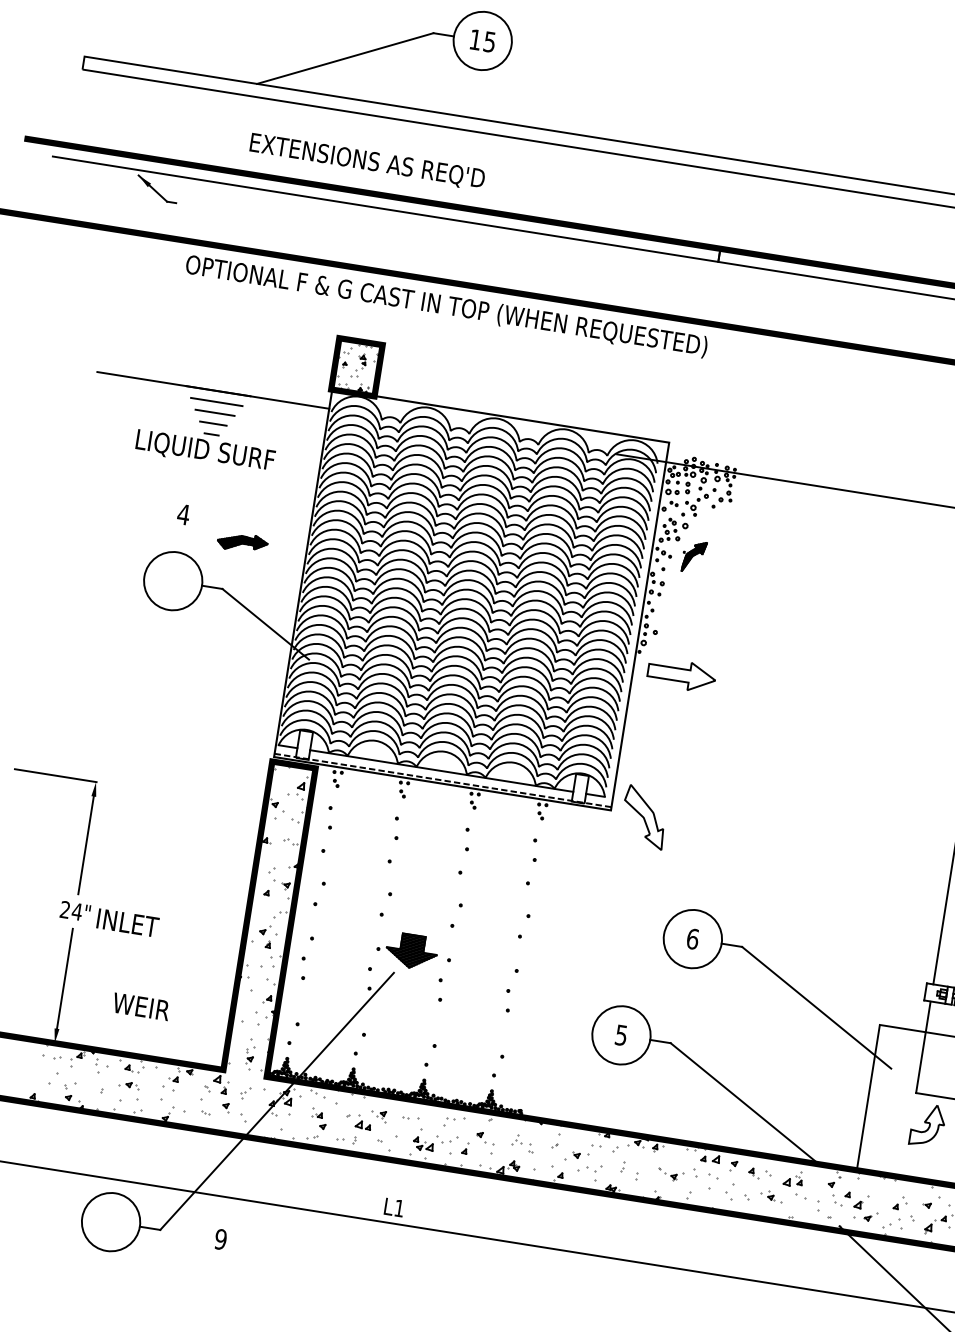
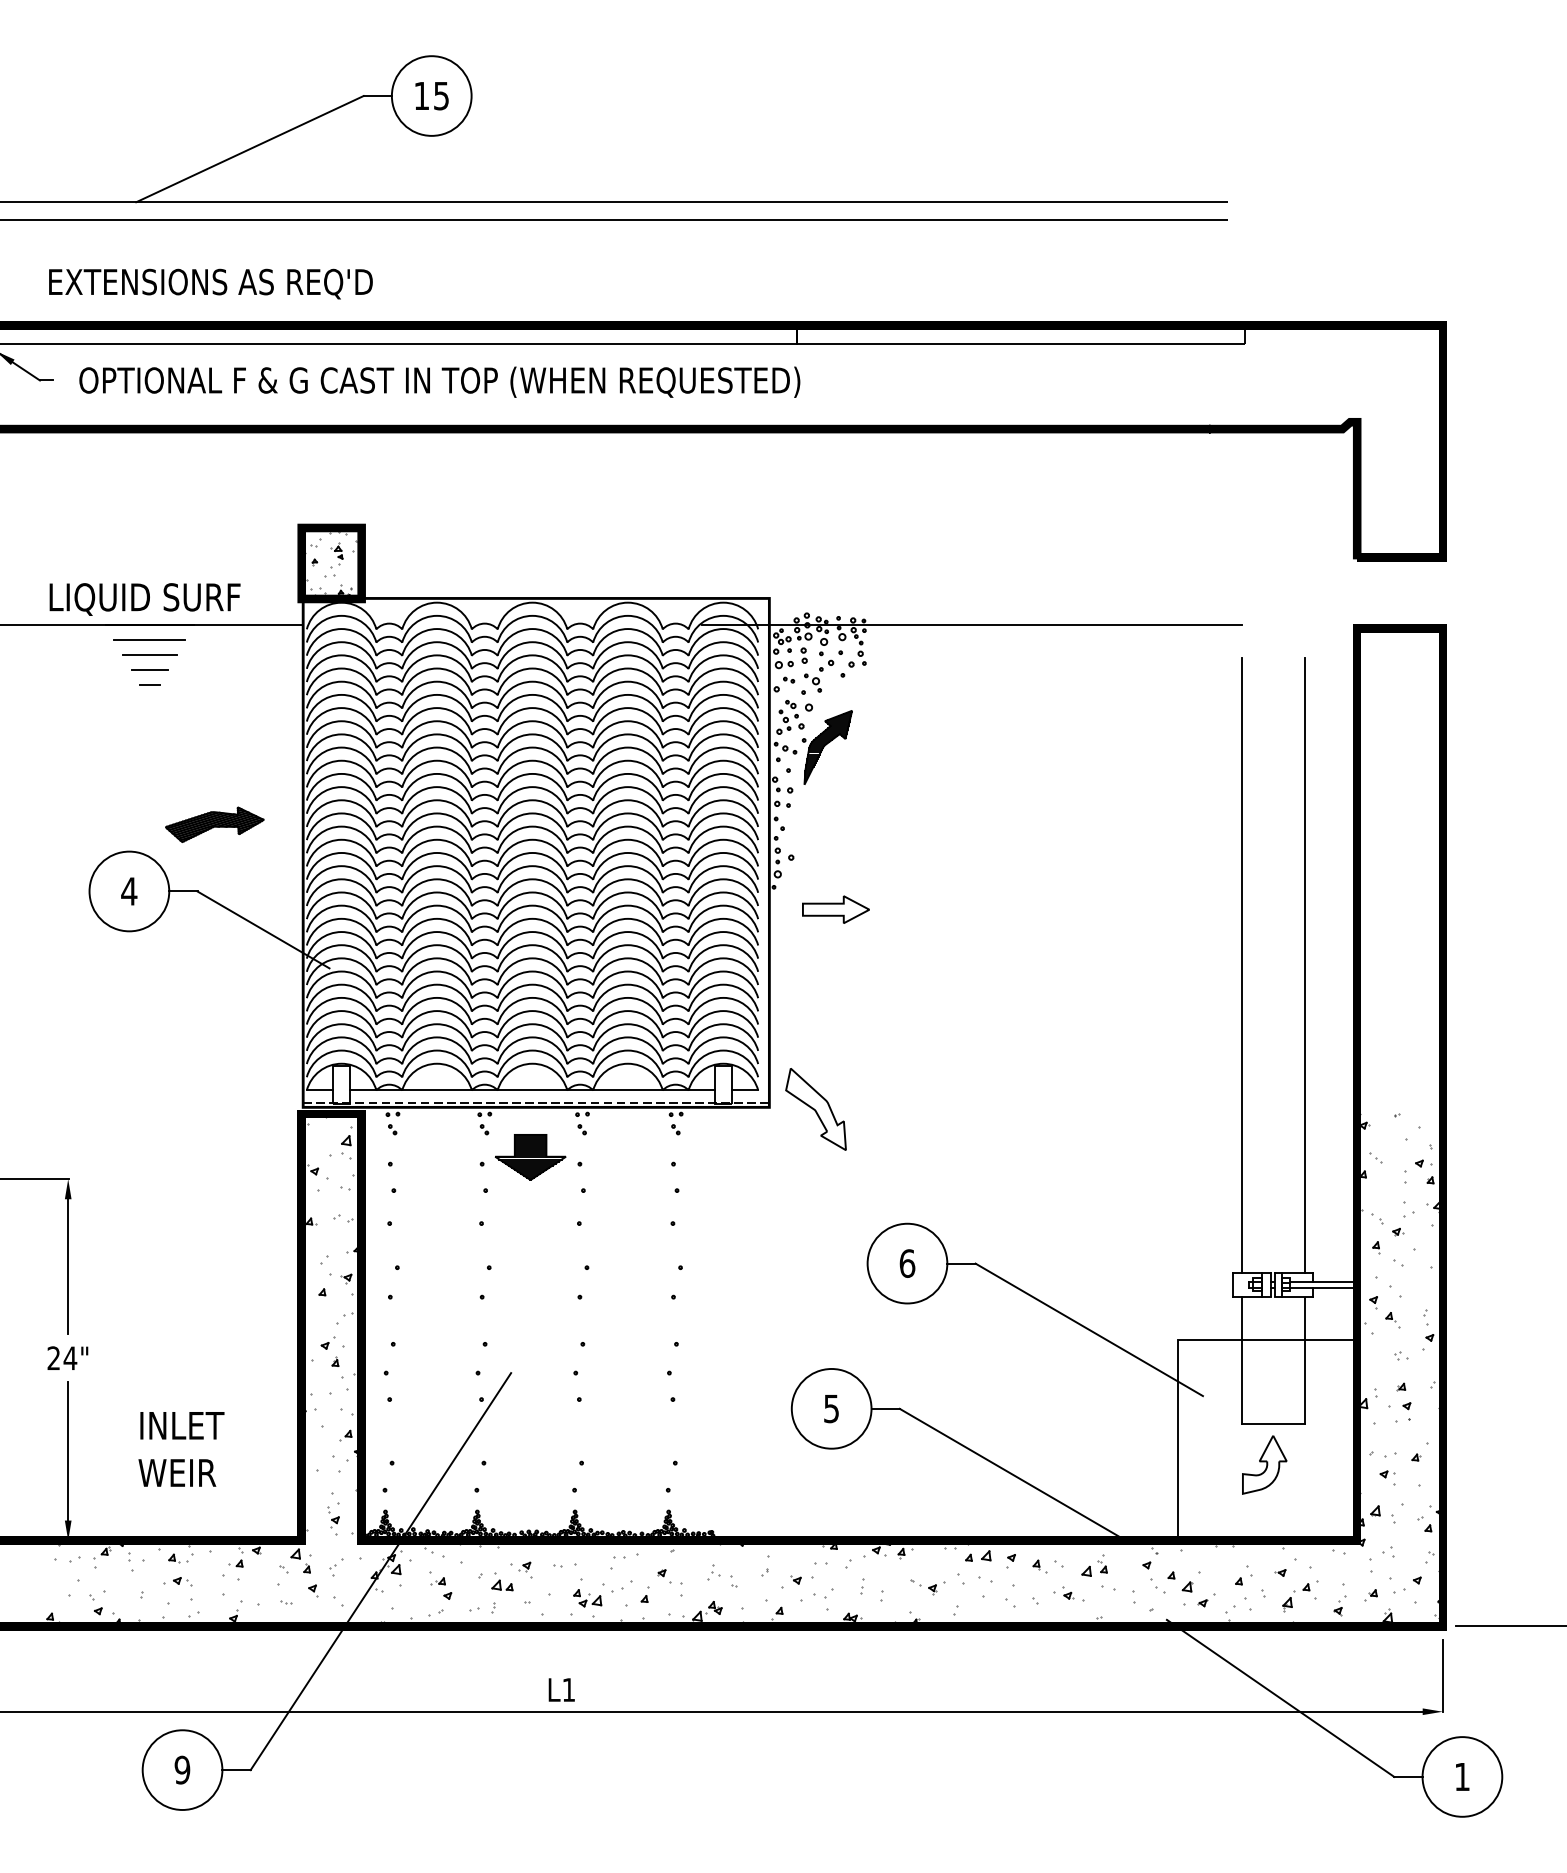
text: (367, 161) -> (210, 283), moved
text: (446, 305) -> (439, 381), moved
text: (204, 451) -> (144, 599), moved
text: (183, 514) -> (129, 891), moved
part: (242, 542) -> (214, 824), size x1.43
part: (693, 556) -> (826, 747), size x1.67
part: (681, 674) -> (835, 909), size x0.71
text: (128, 922) -> (182, 1425), moved
part: (411, 951) -> (530, 1157), moved
text: (220, 1239) -> (182, 1769), moved

